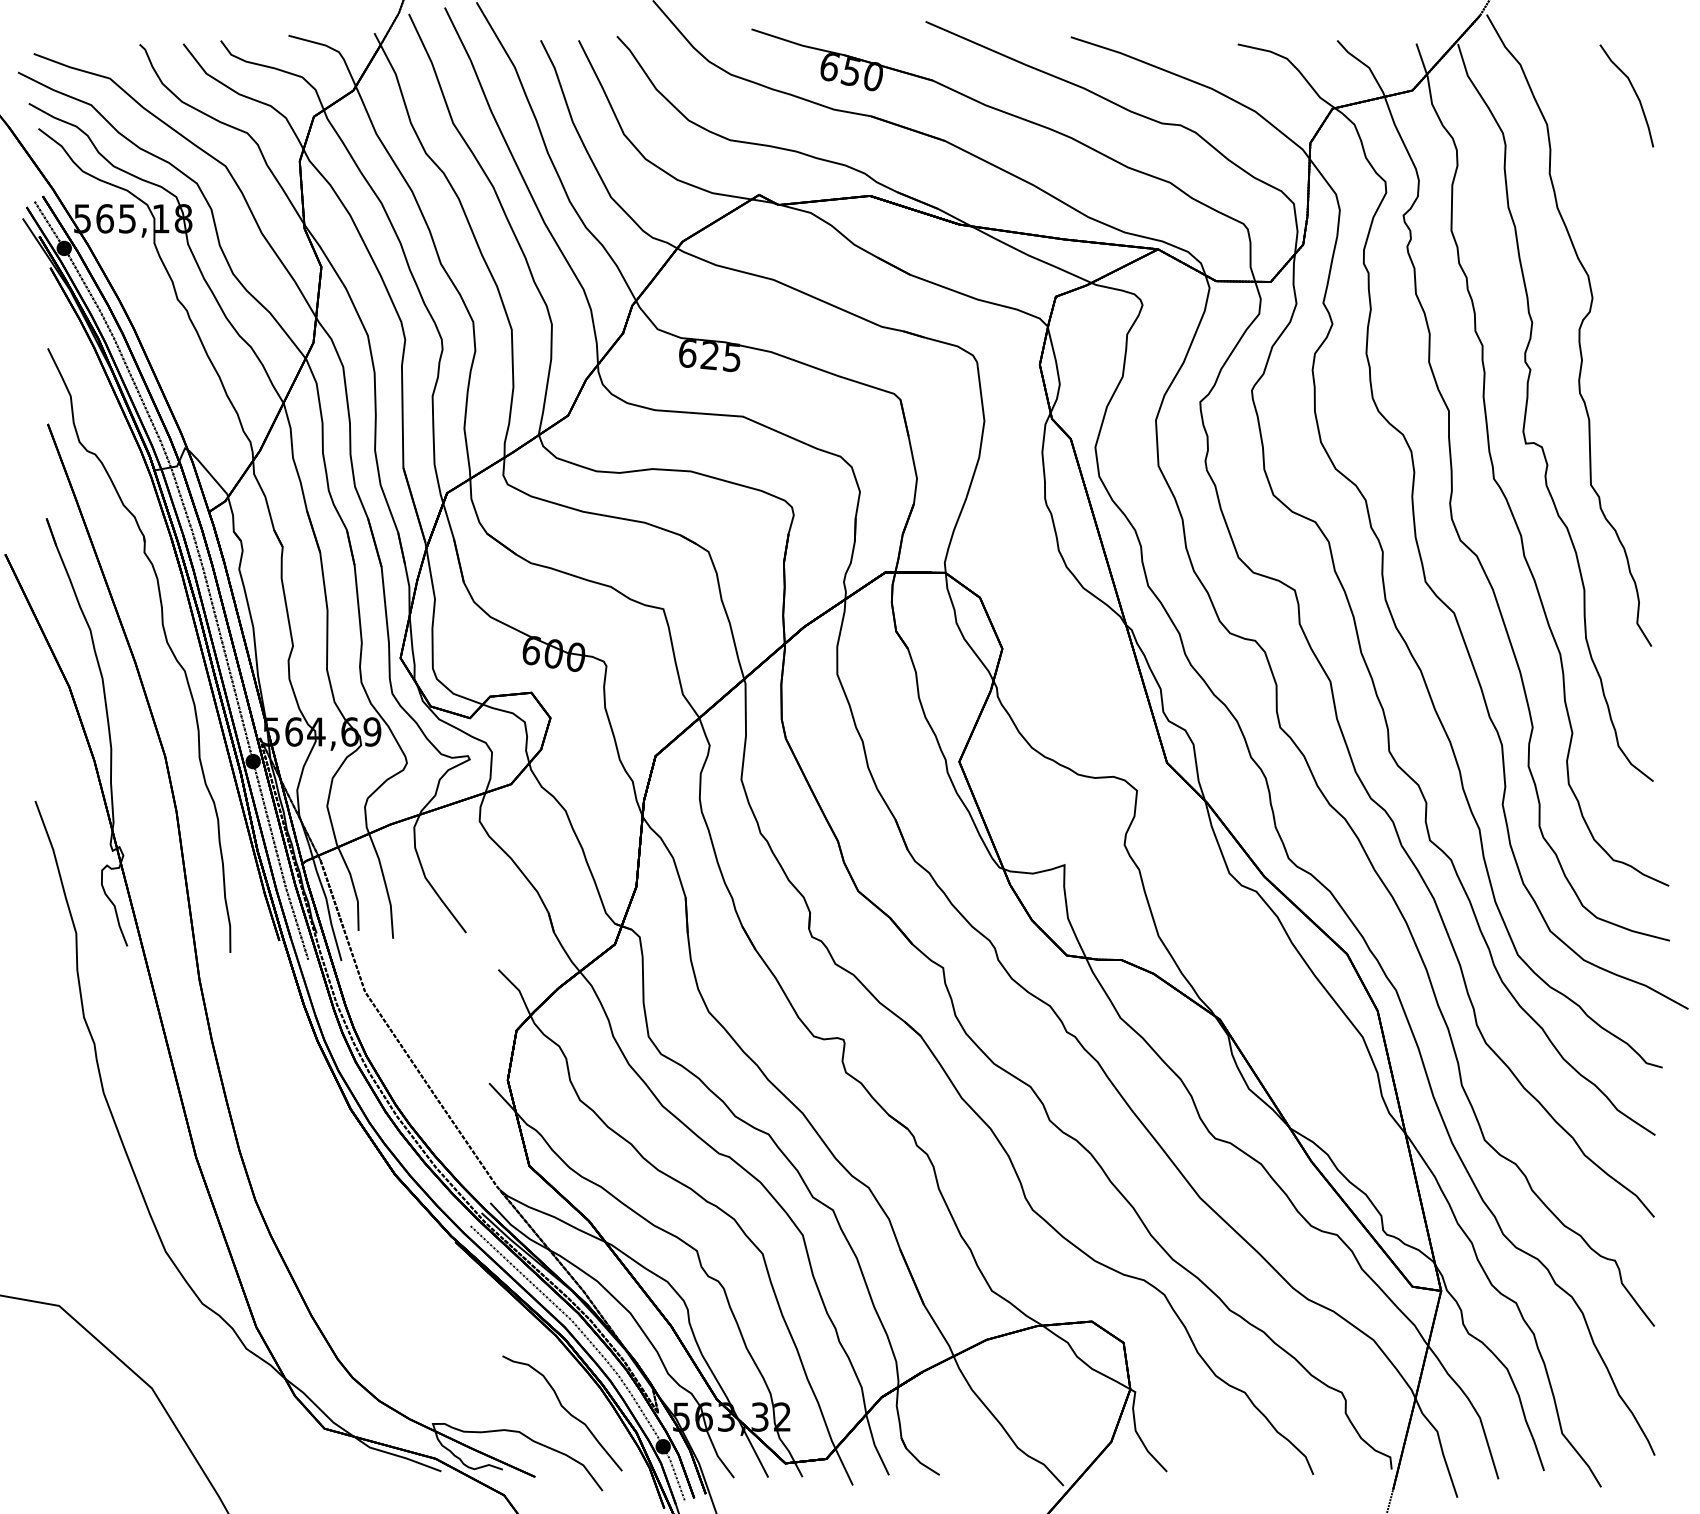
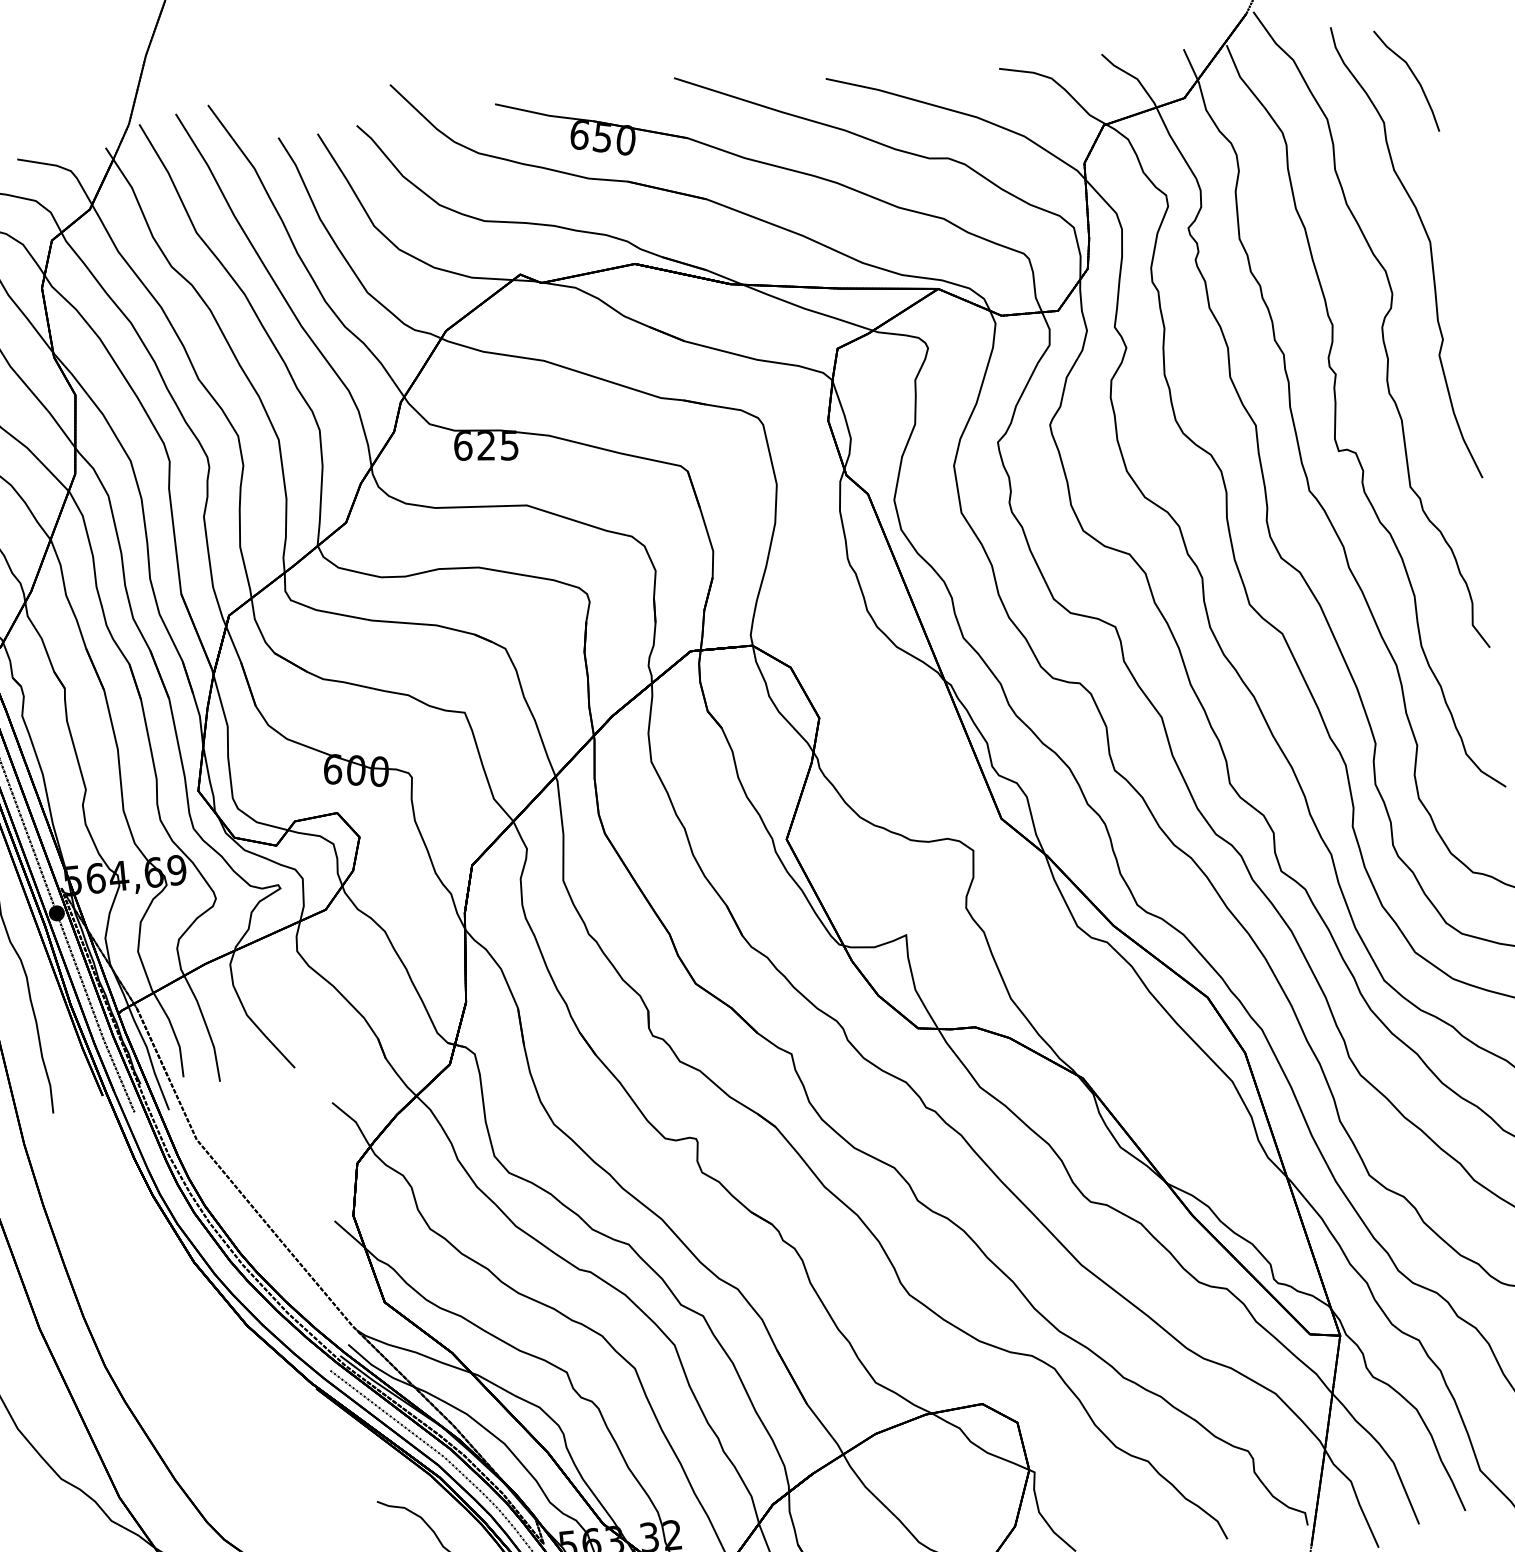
part: (1632, 255) -> (1429, 245), added

